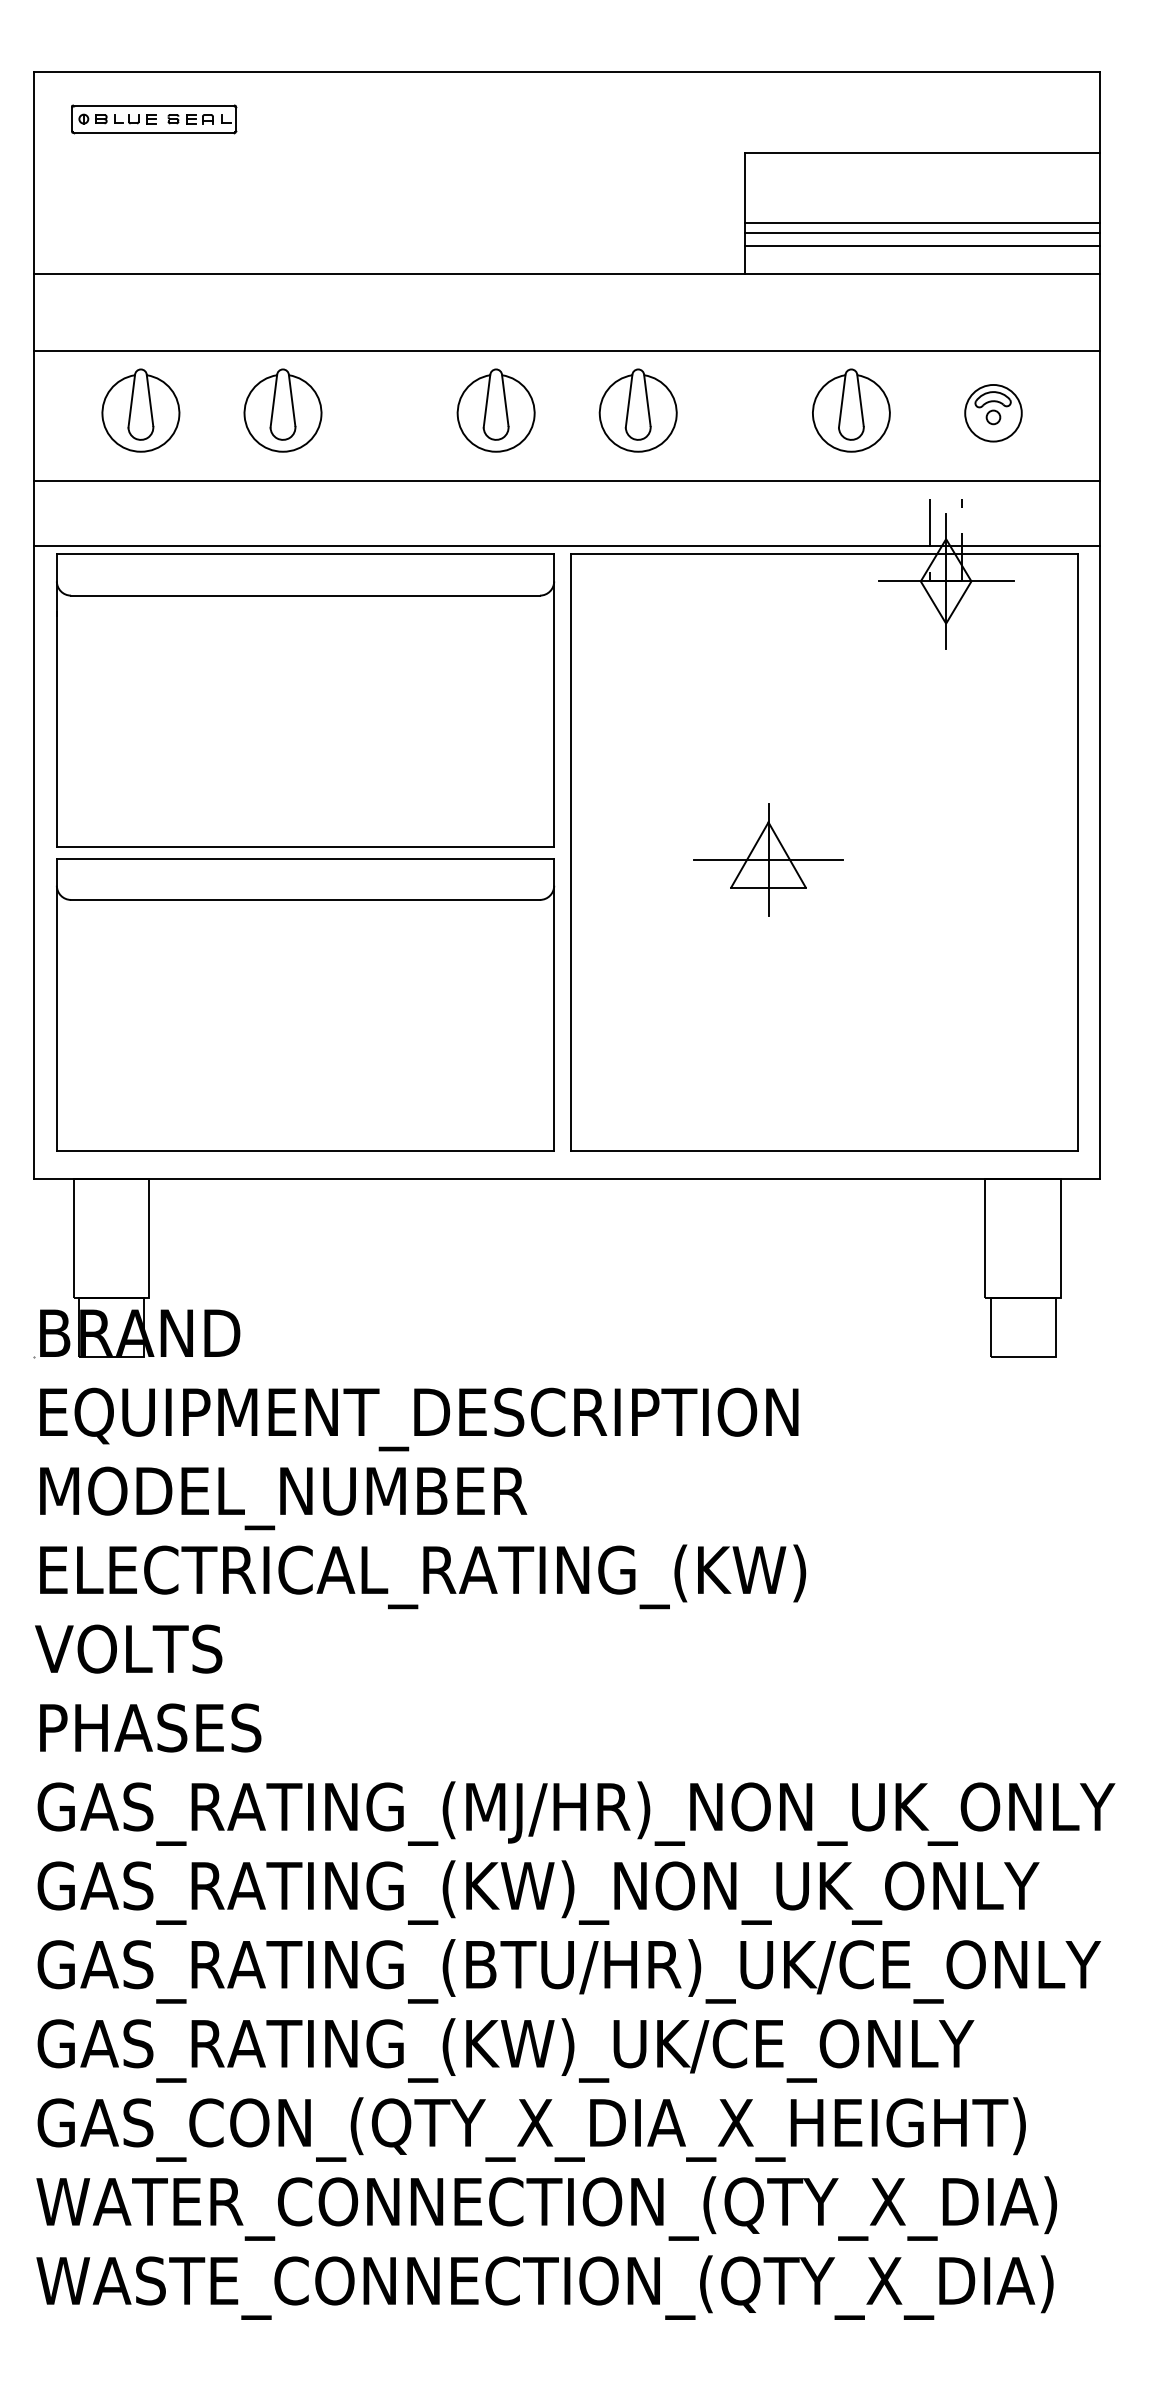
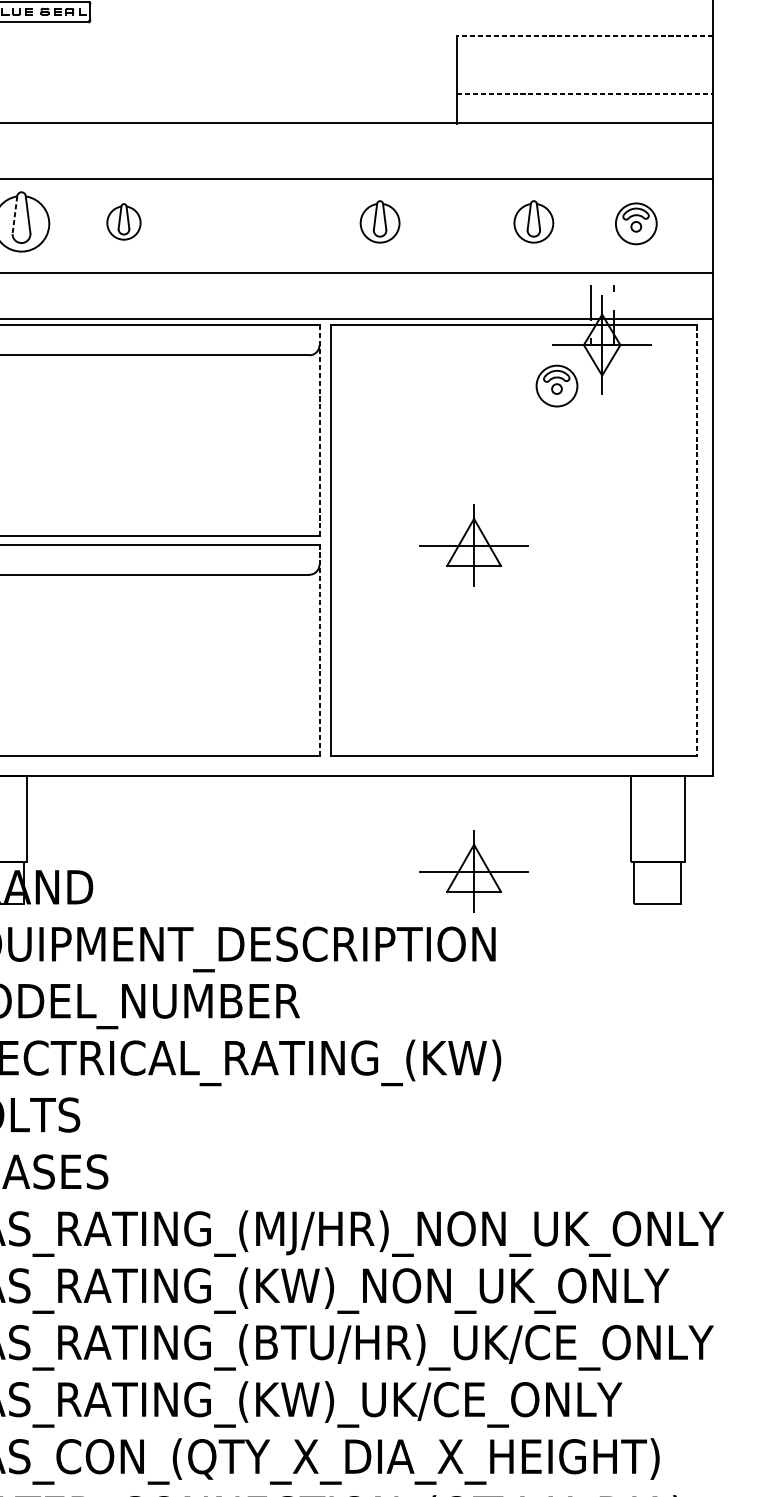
line: (922, 152) -> (585, 35), solid -> dashed
line: (922, 222) -> (585, 86), removed
line: (922, 233) -> (585, 94), solid -> dashed
line: (922, 245) -> (585, 102), removed
line: (131, 401) -> (14, 215), solid -> dashed
part: (282, 410) -> (123, 221), size x0.6
part: (495, 410) -> (277, 221), removed
part: (637, 410) -> (379, 221), size x0.7
part: (851, 410) -> (533, 221), size x0.7
part: (883, 638) -> (556, 386), added
line: (554, 699) -> (319, 430), solid -> dashed
line: (1077, 853) -> (696, 541), solid -> dashed
line: (554, 1004) -> (319, 650), solid -> dashed
part: (768, 1311) -> (474, 871), added

